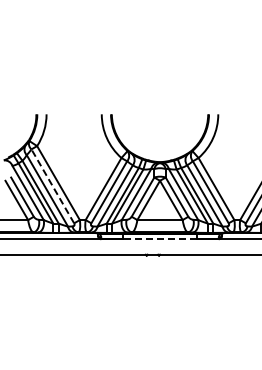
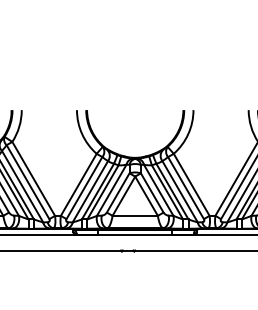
line: (52, 186) -> (27, 182), dashed -> solid
line: (159, 239) -> (134, 235), dashed -> solid

